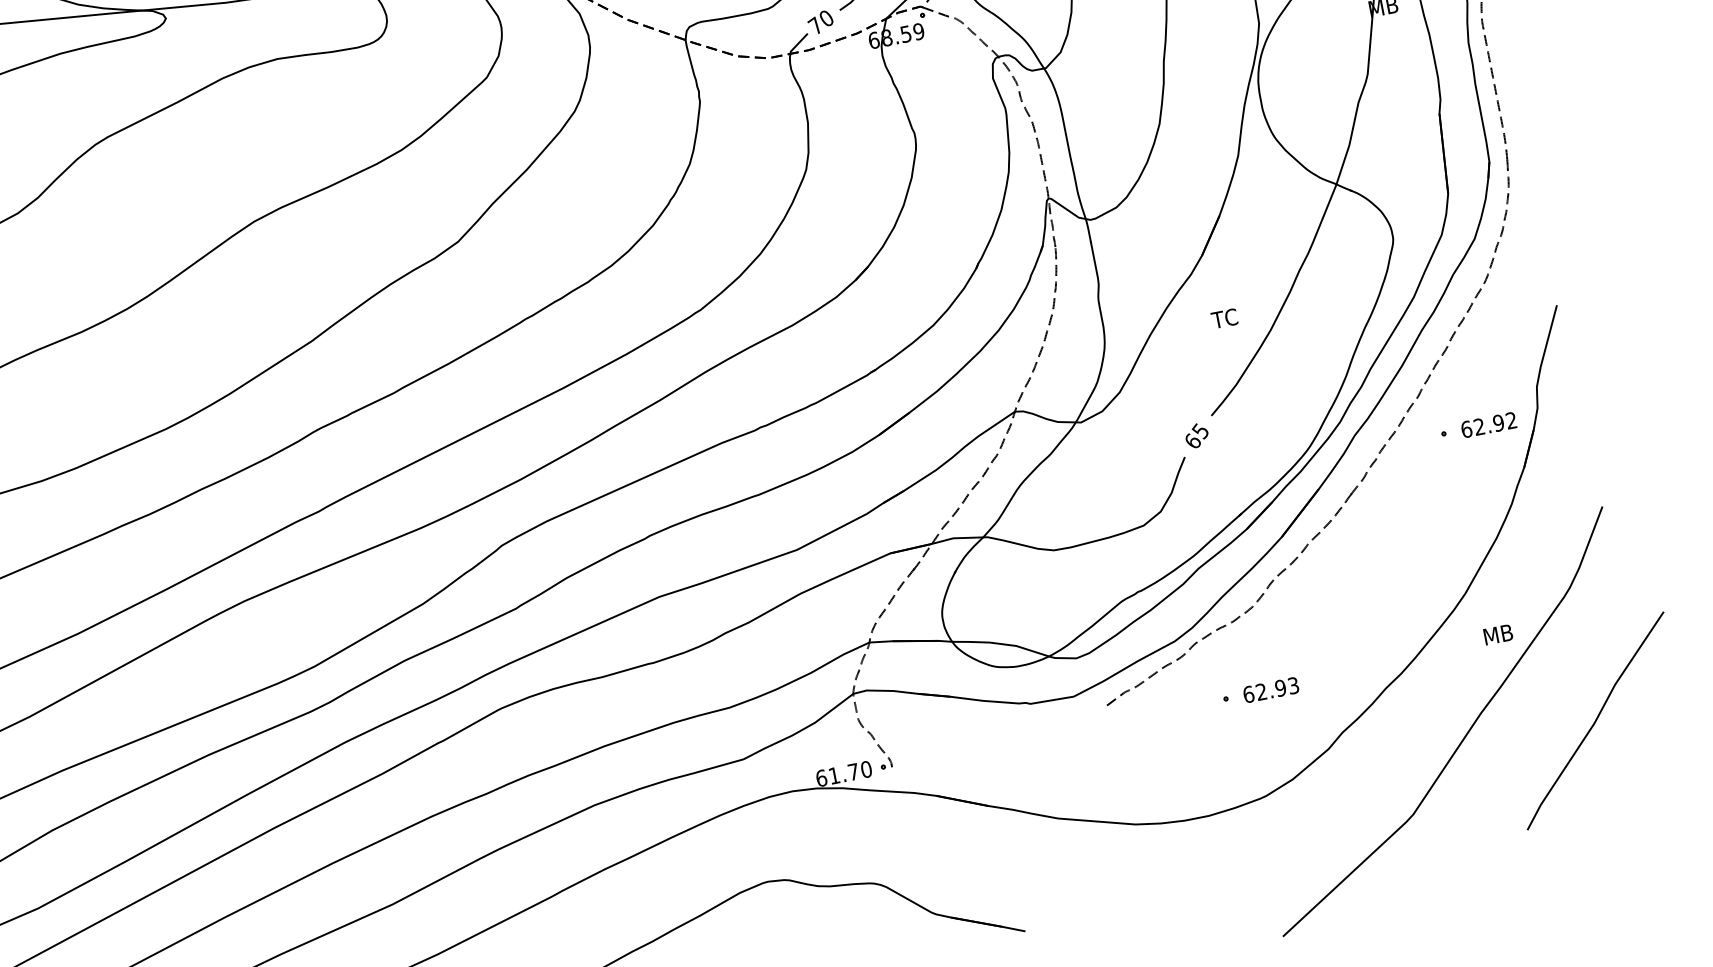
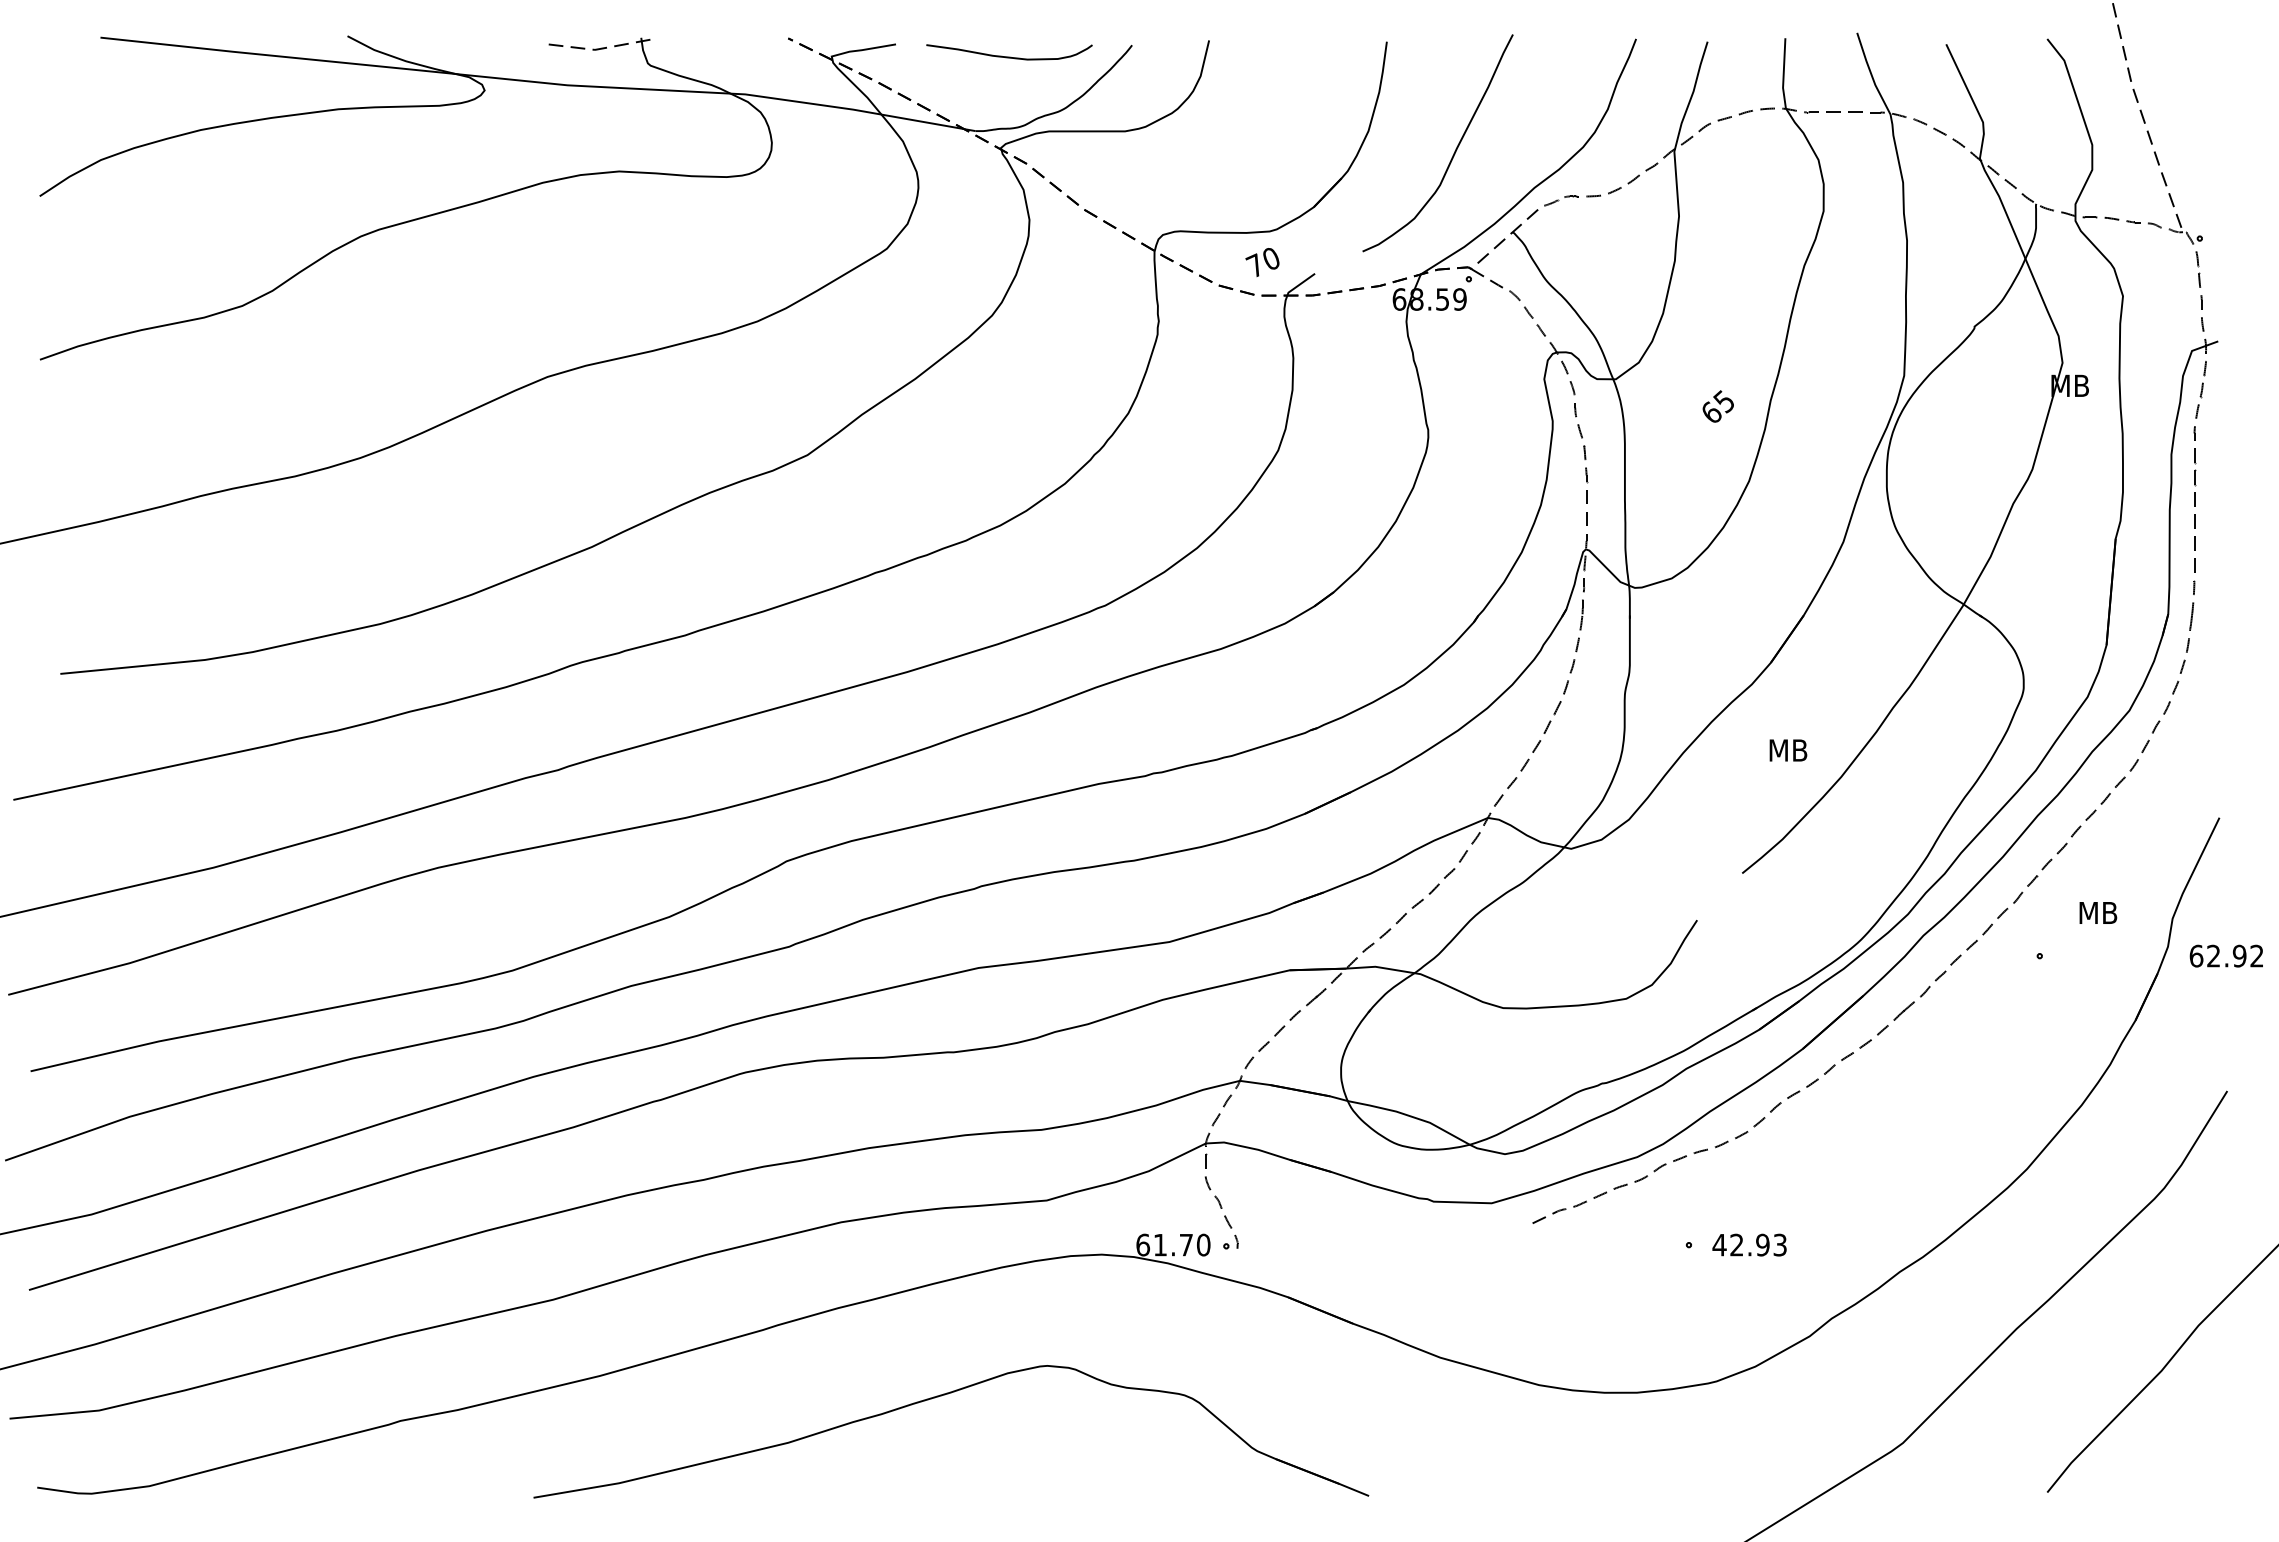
text: (820, 22) -> (1262, 262), moved
text: (1227, 318) -> (1787, 750), TC -> MB
text: (1488, 424) -> (2225, 955), moved
text: (1196, 435) -> (1717, 406), moved
text: (1498, 634) -> (2098, 912), moved
text: (1248, 694) -> (1719, 1244), 62.93 -> 42.93

